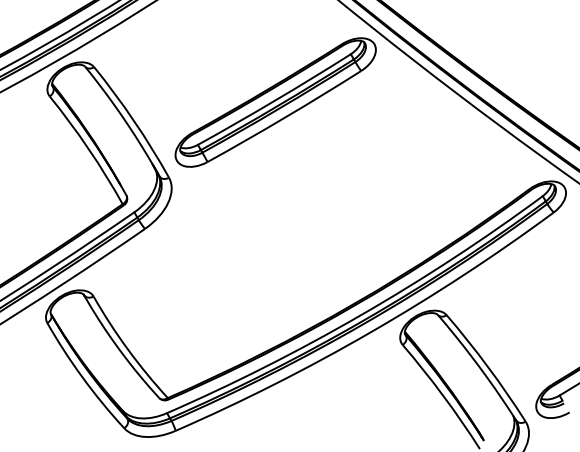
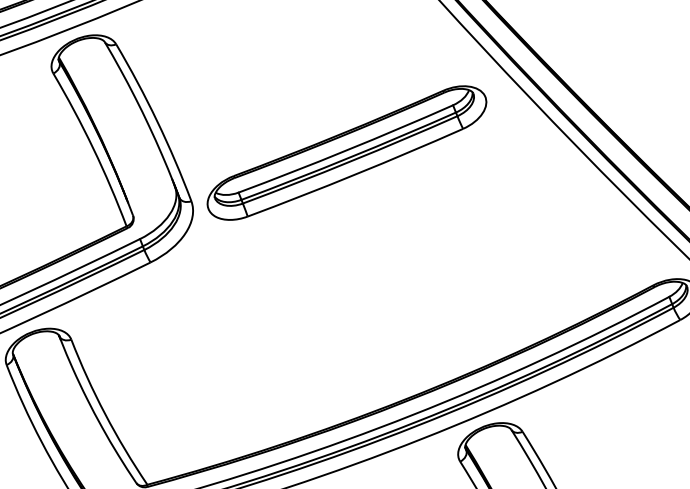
part: (275, 102) -> (346, 152), moved

